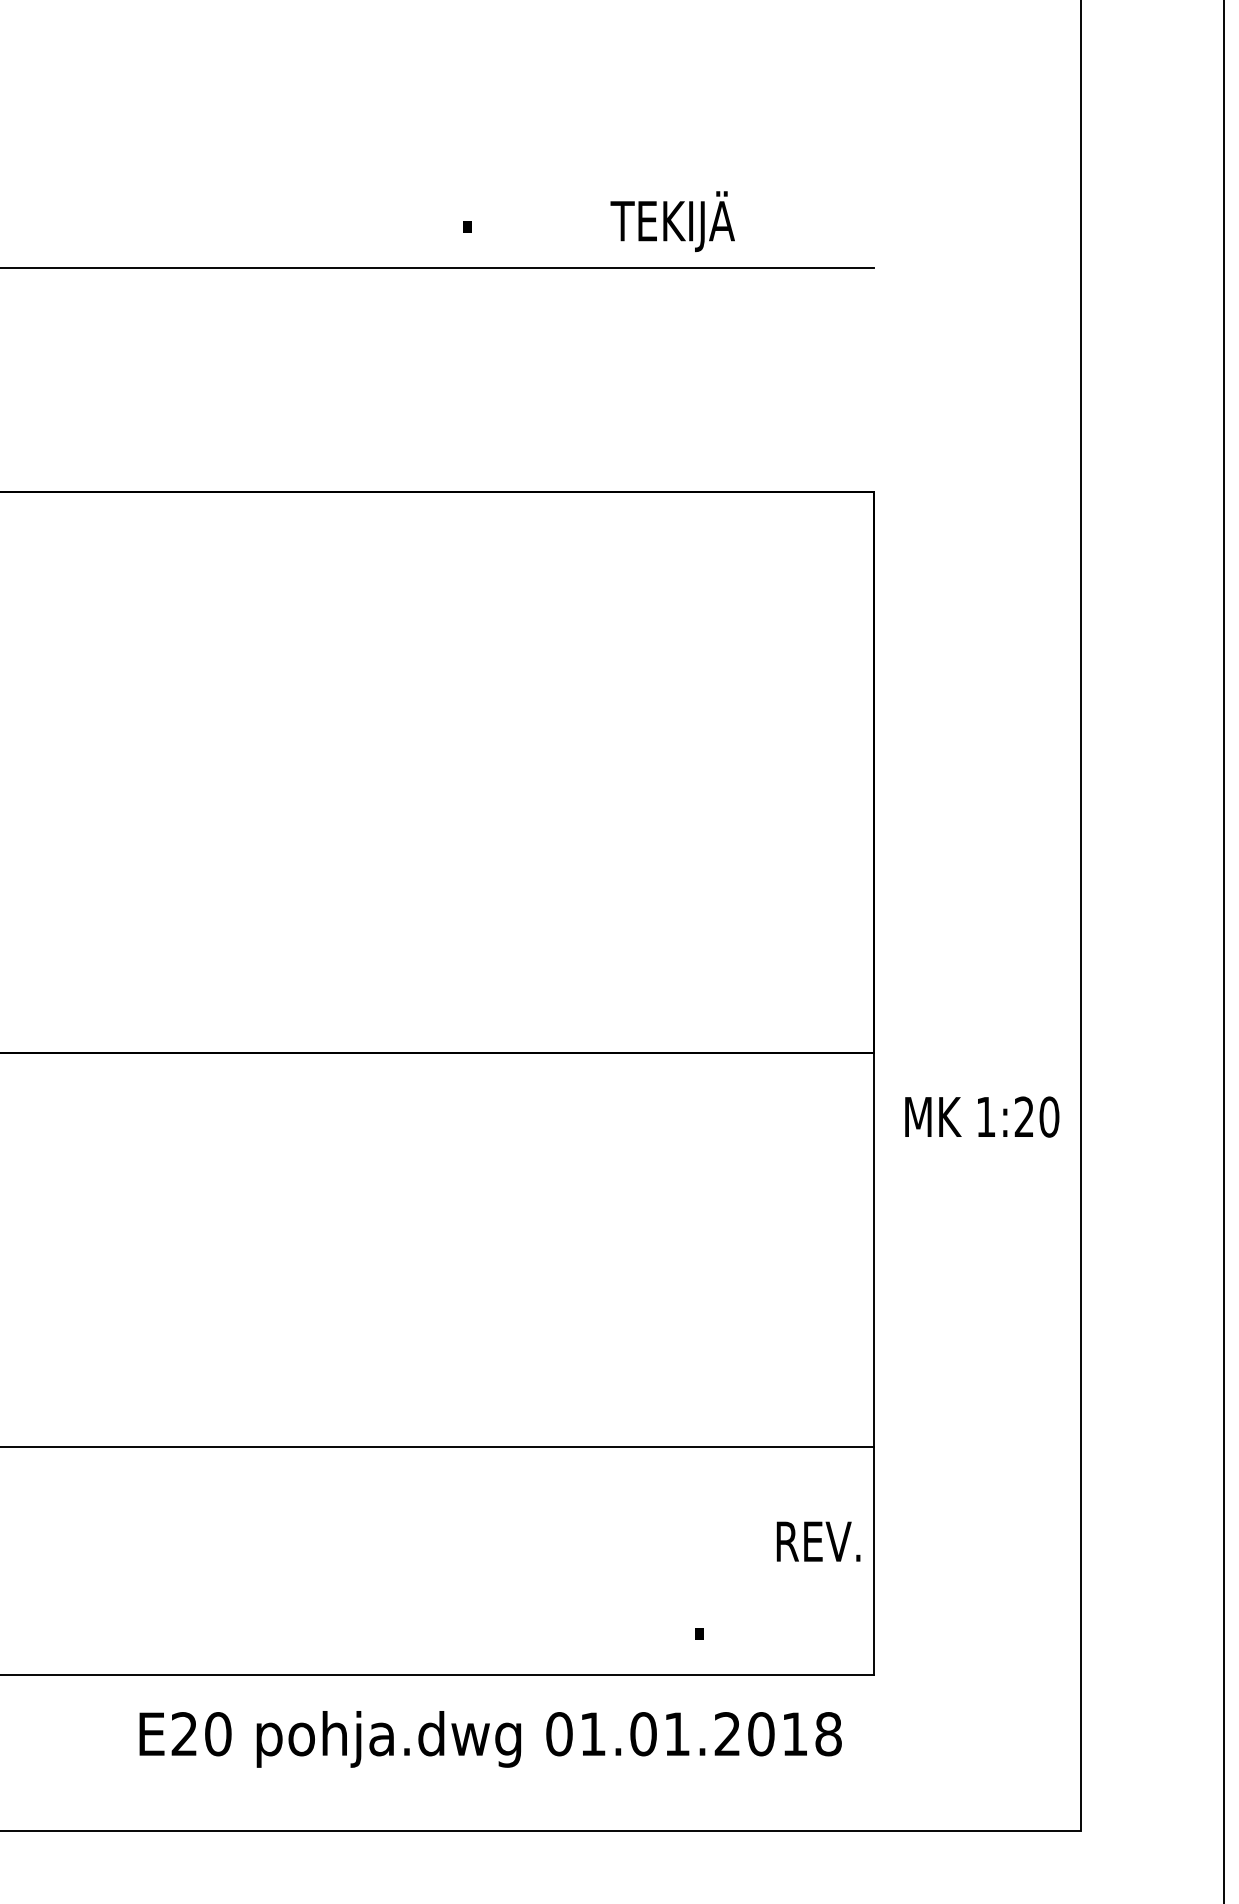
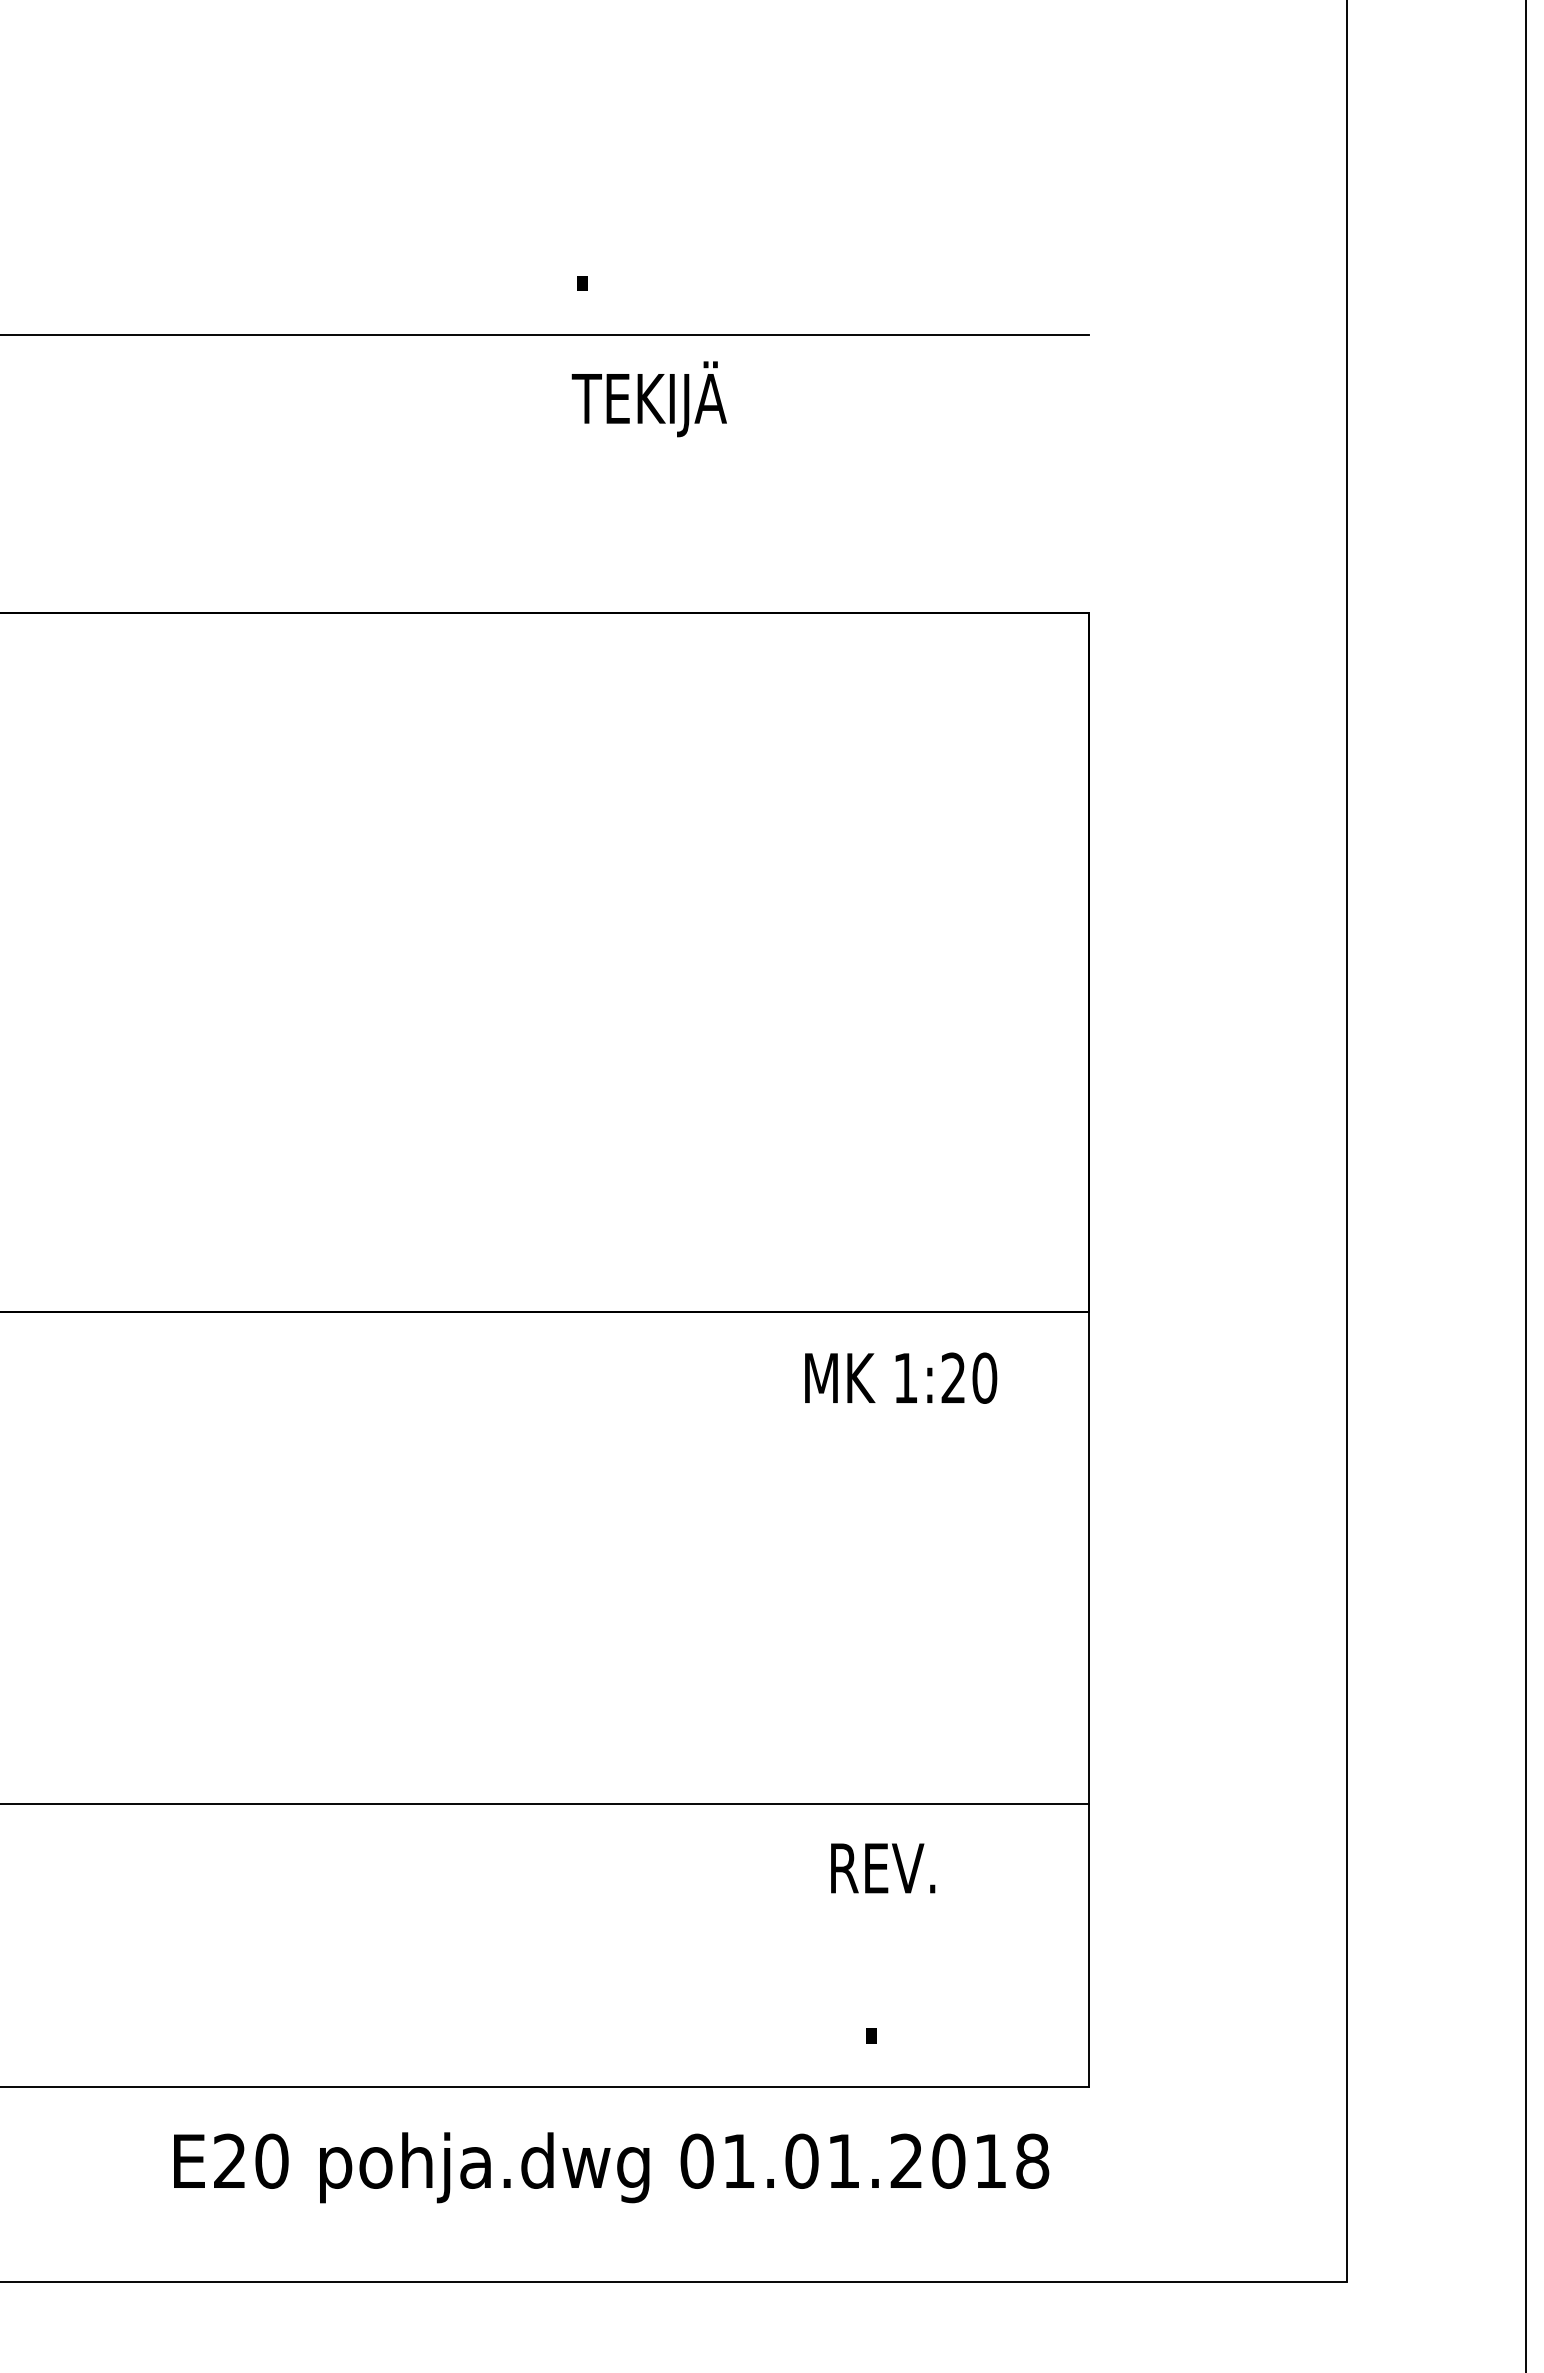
text: (672, 221) -> (648, 399), moved
text: (982, 1116) -> (901, 1377), moved
text: (818, 1541) -> (883, 1868), moved

